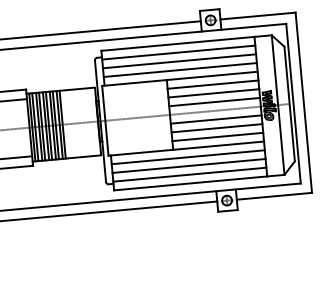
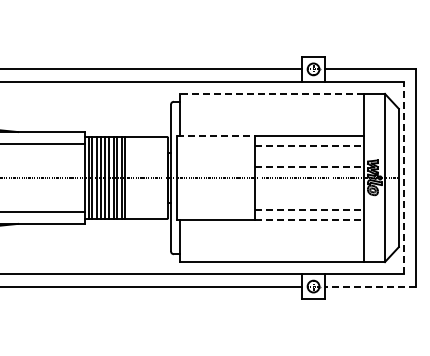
line: (177, 43) -> (271, 93), solid -> dashed
line: (178, 52) -> (271, 104), removed
line: (179, 60) -> (271, 114), removed
line: (179, 70) -> (271, 125), removed
line: (134, 82) -> (215, 135), solid -> dashed
line: (213, 84) -> (309, 146), solid -> dashed
line: (213, 92) -> (309, 156), removed
line: (214, 102) -> (309, 167), solid -> dashed
line: (293, 103) -> (403, 177), solid -> dashed
line: (216, 119) -> (309, 188), removed
line: (217, 128) -> (309, 199), removed
line: (217, 136) -> (309, 209), solid -> dashed
line: (218, 146) -> (309, 220), solid -> dashed
line: (187, 157) -> (271, 230), removed
line: (188, 166) -> (271, 241), removed
line: (189, 174) -> (271, 251), removed
line: (274, 196) -> (370, 286), solid -> dashed

